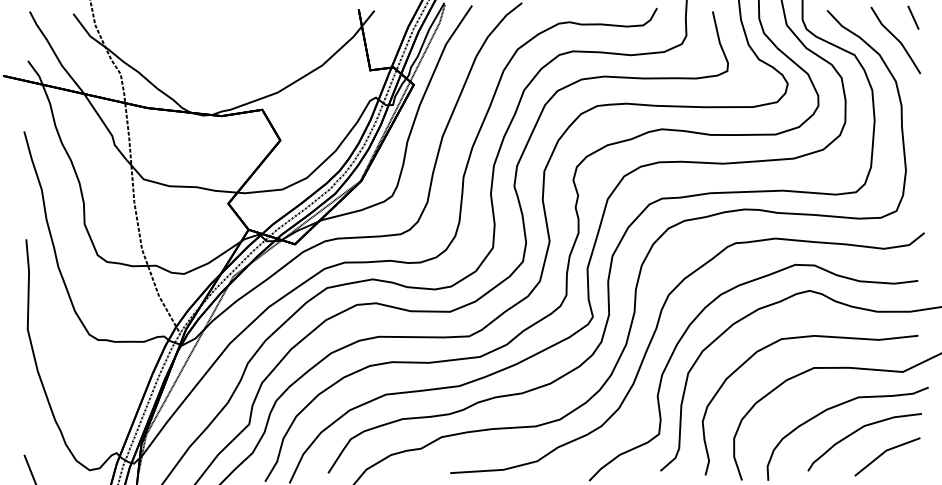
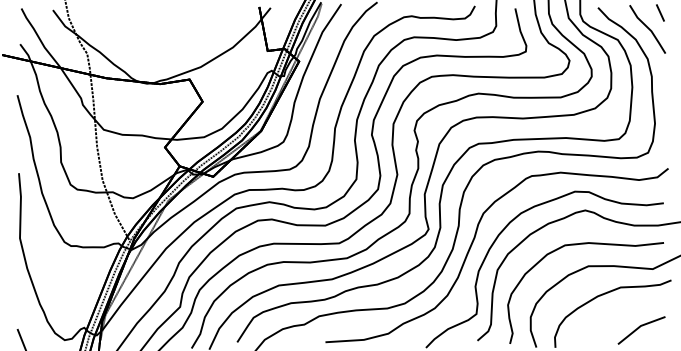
part: (858, 431) -> (620, 312), removed

